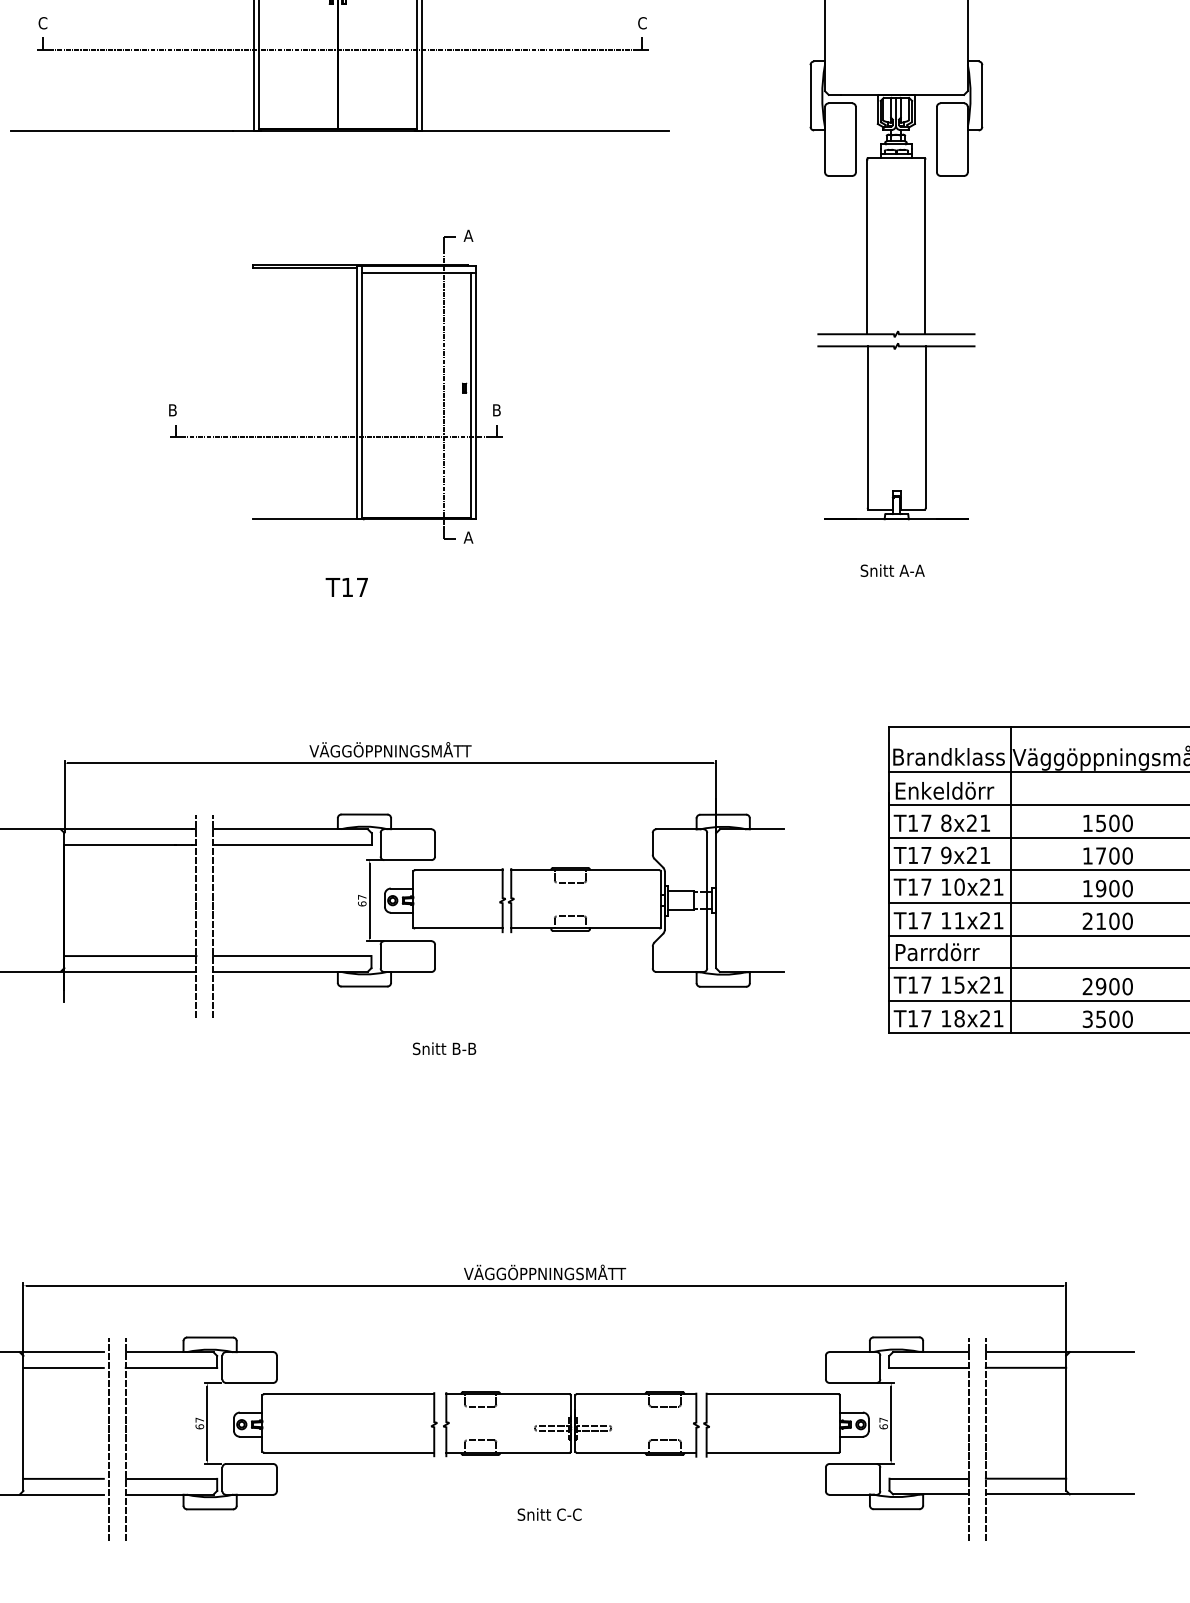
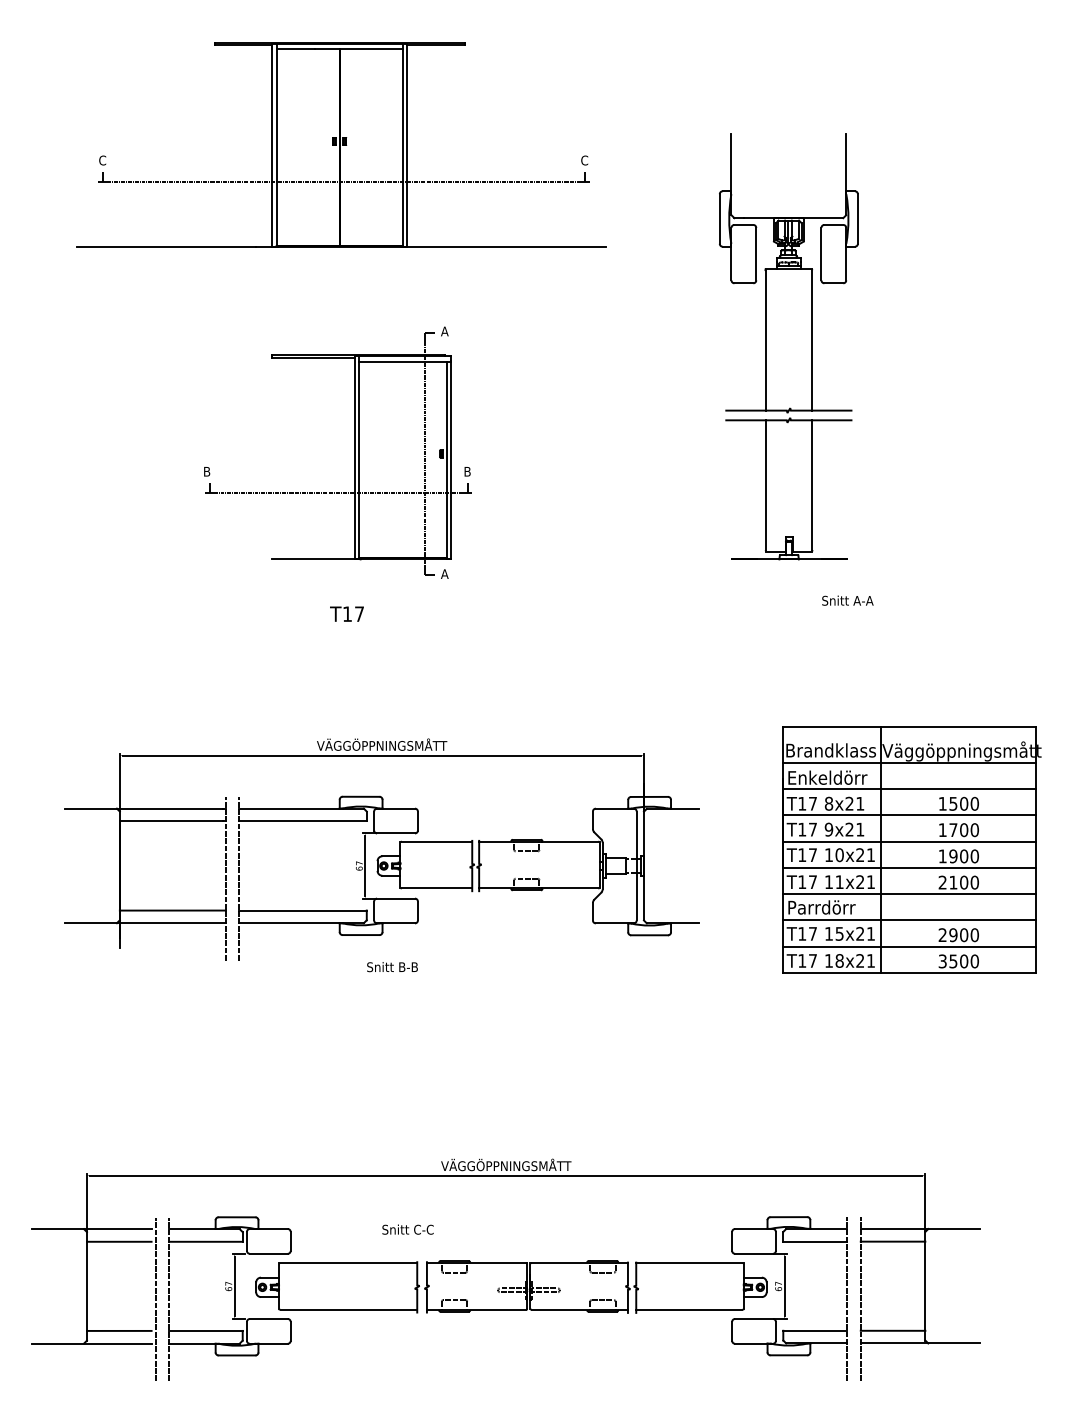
text: (892, 570) -> (847, 600), moved
text: (444, 1049) -> (392, 967), moved
text: (548, 1514) -> (407, 1229), moved

